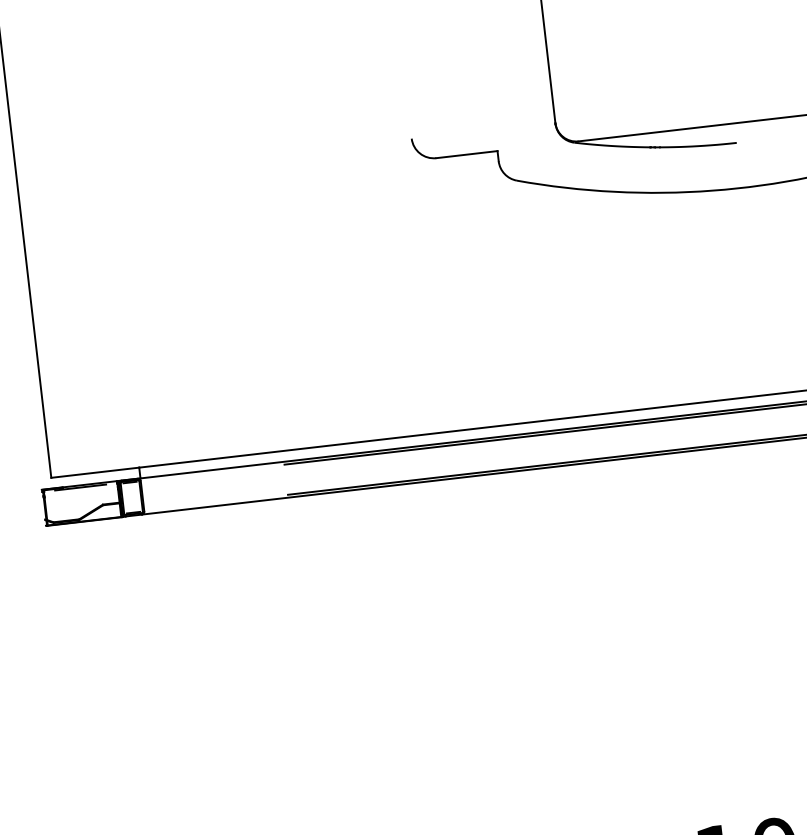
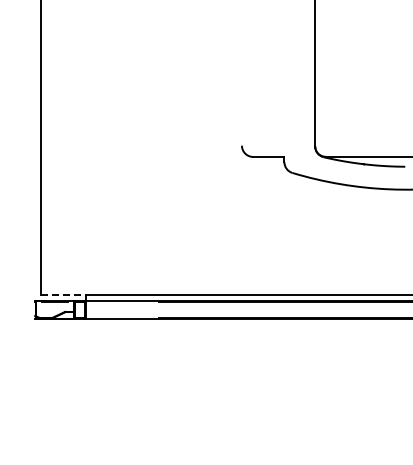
line: (95, 472) -> (63, 295), solid -> dashed

